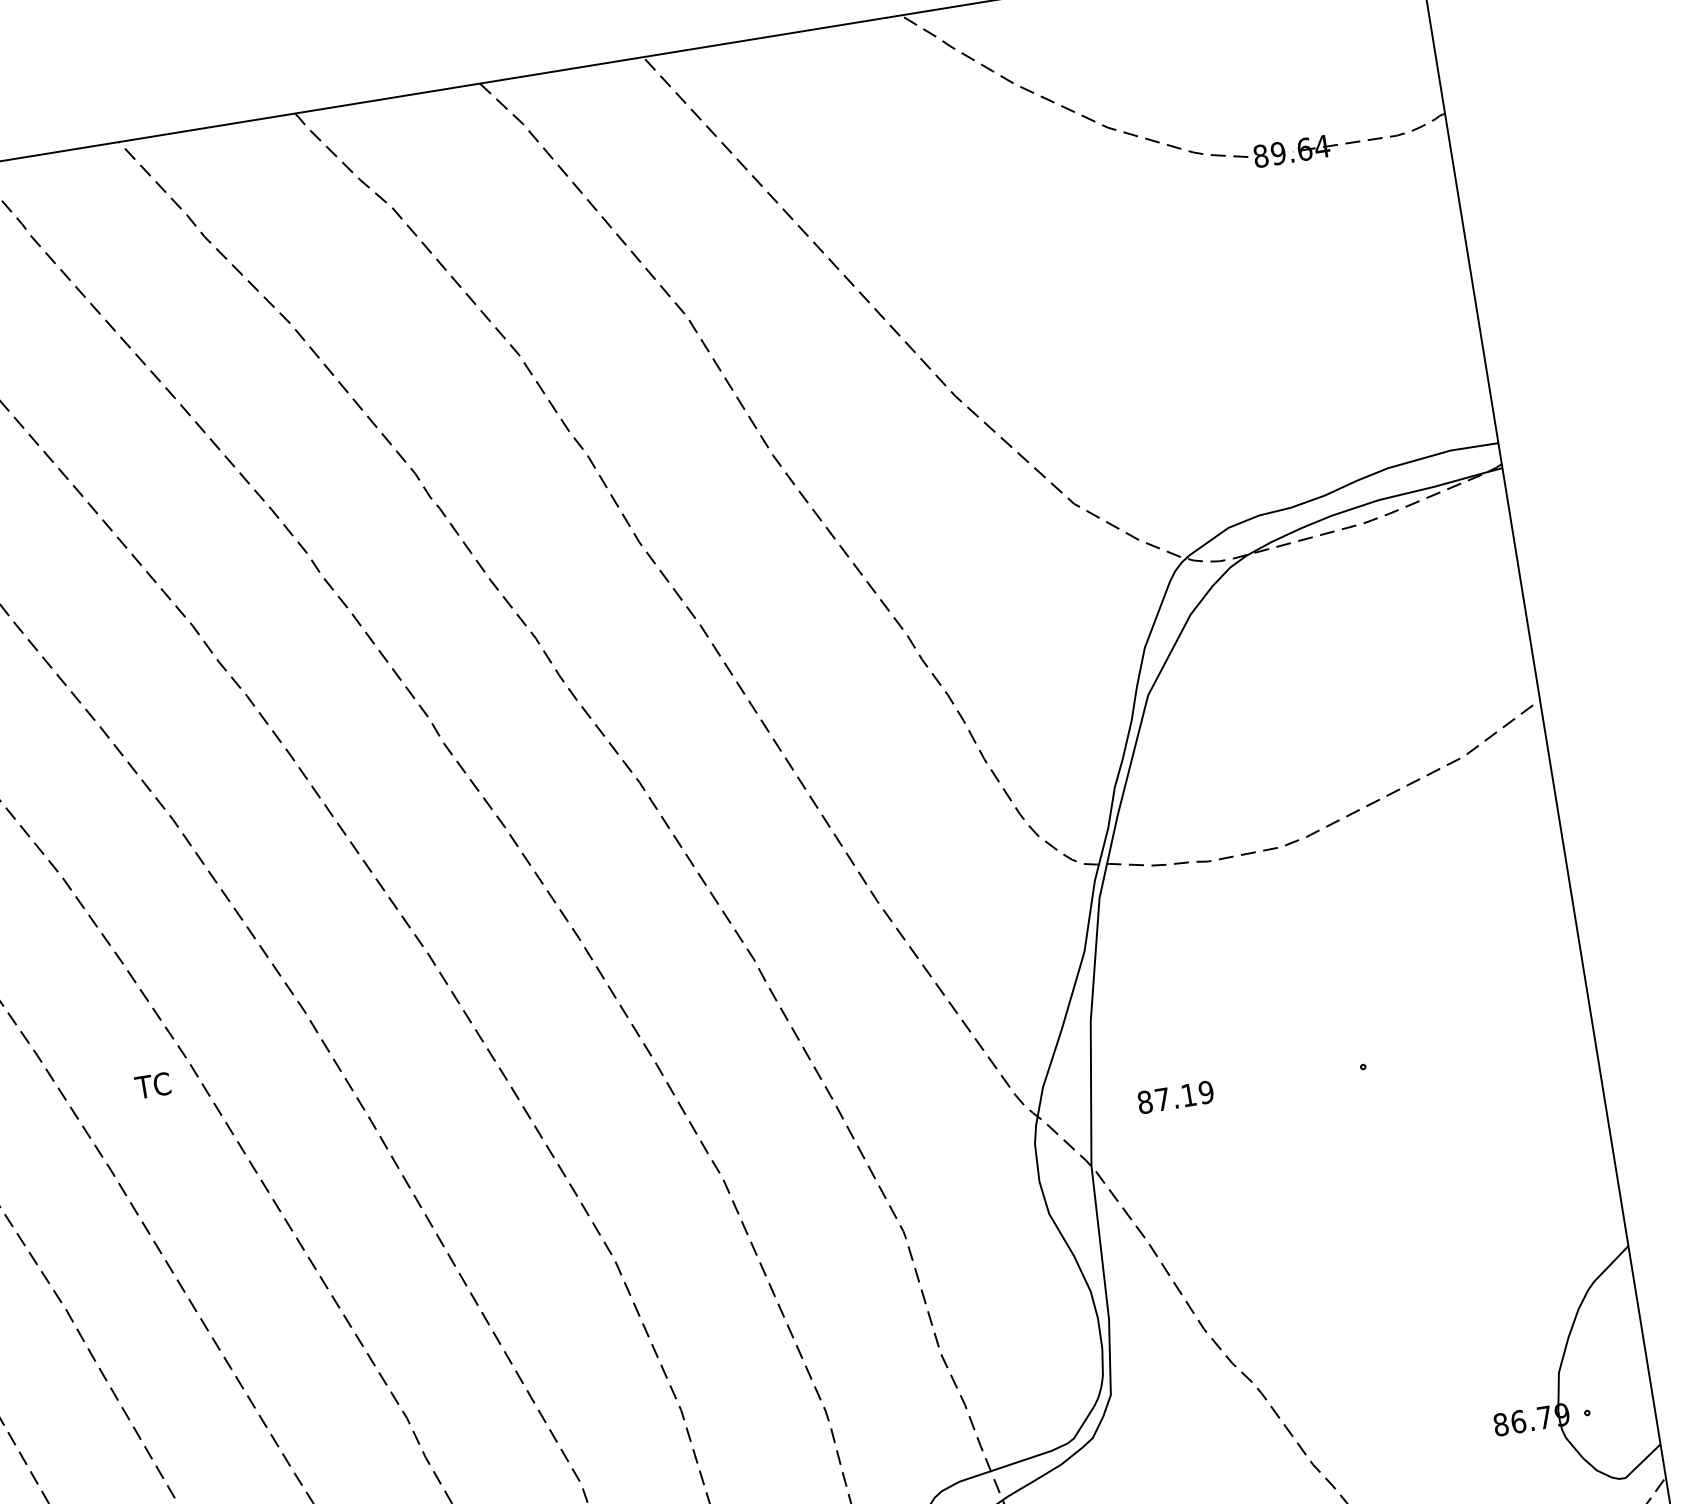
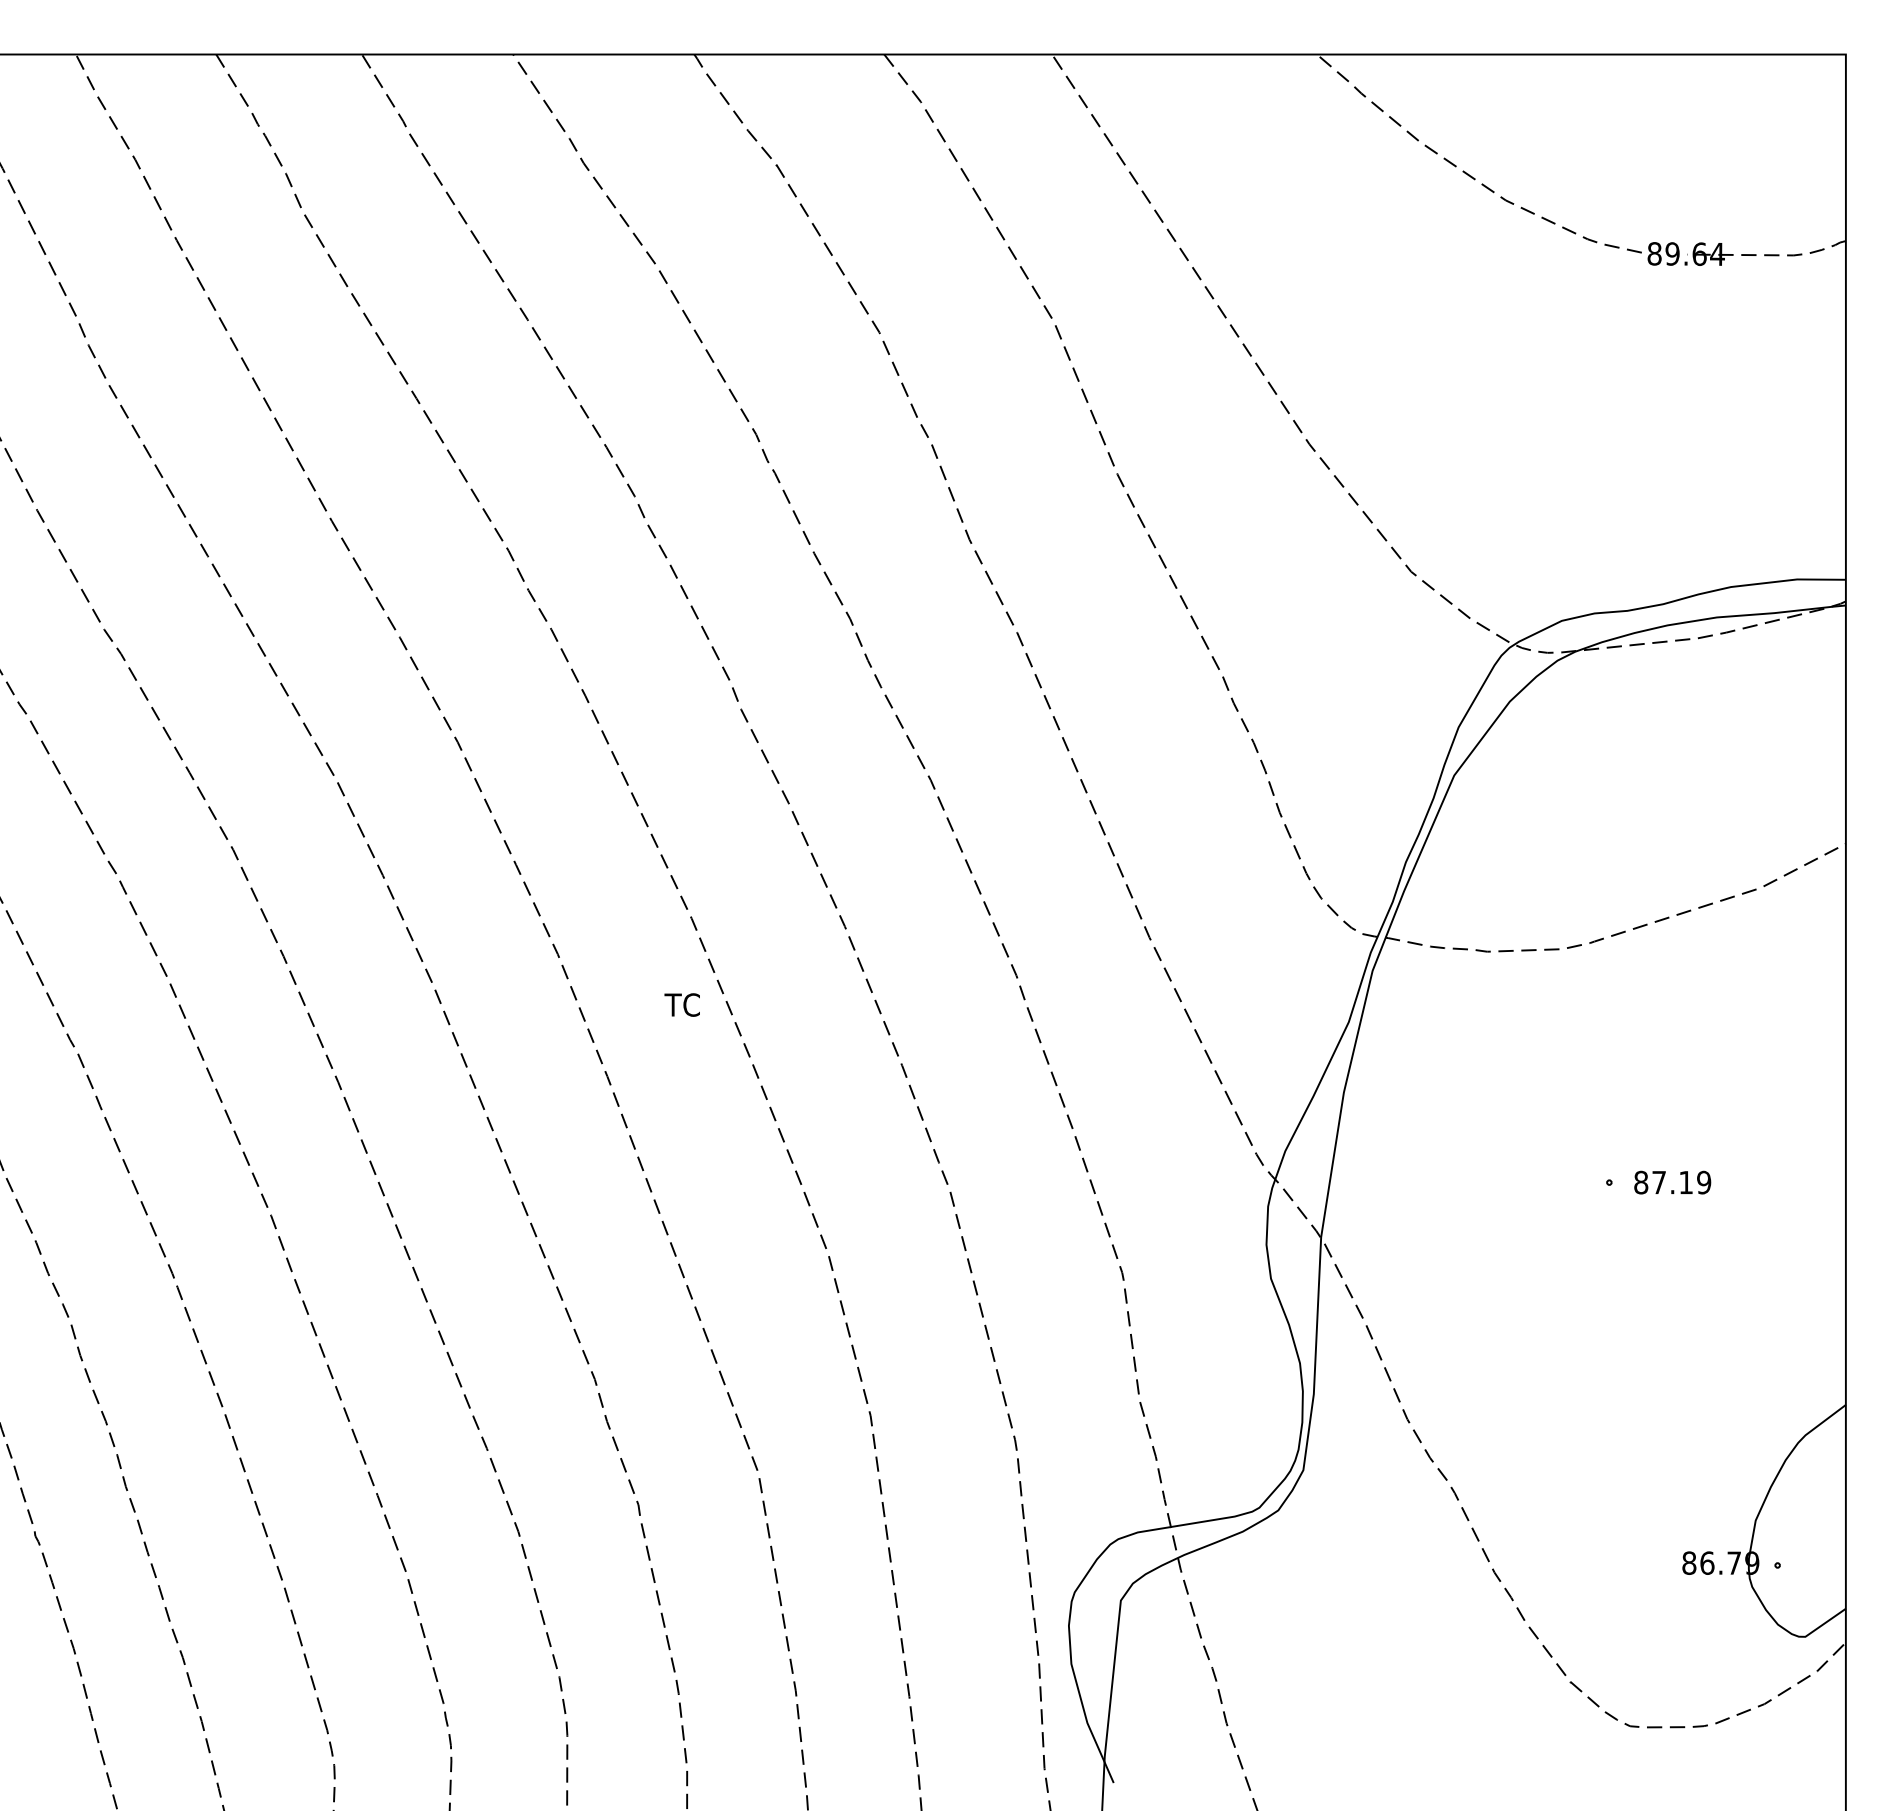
text: (152, 1085) -> (681, 1004), moved
text: (1175, 1097) -> (1672, 1182), moved

